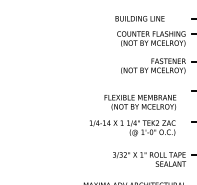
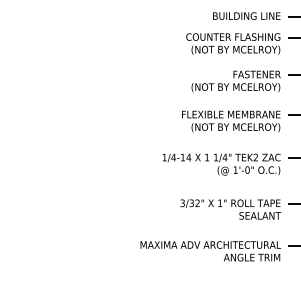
text: (139, 18) -> (246, 15), moved
text: (140, 102) -> (231, 121), moved
text: (132, 128) -> (221, 164), moved

